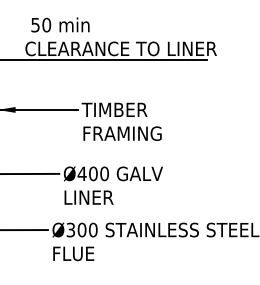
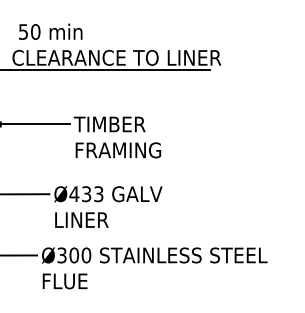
text: (98, 174) -> (92, 194), Ø400 -> Ø433

